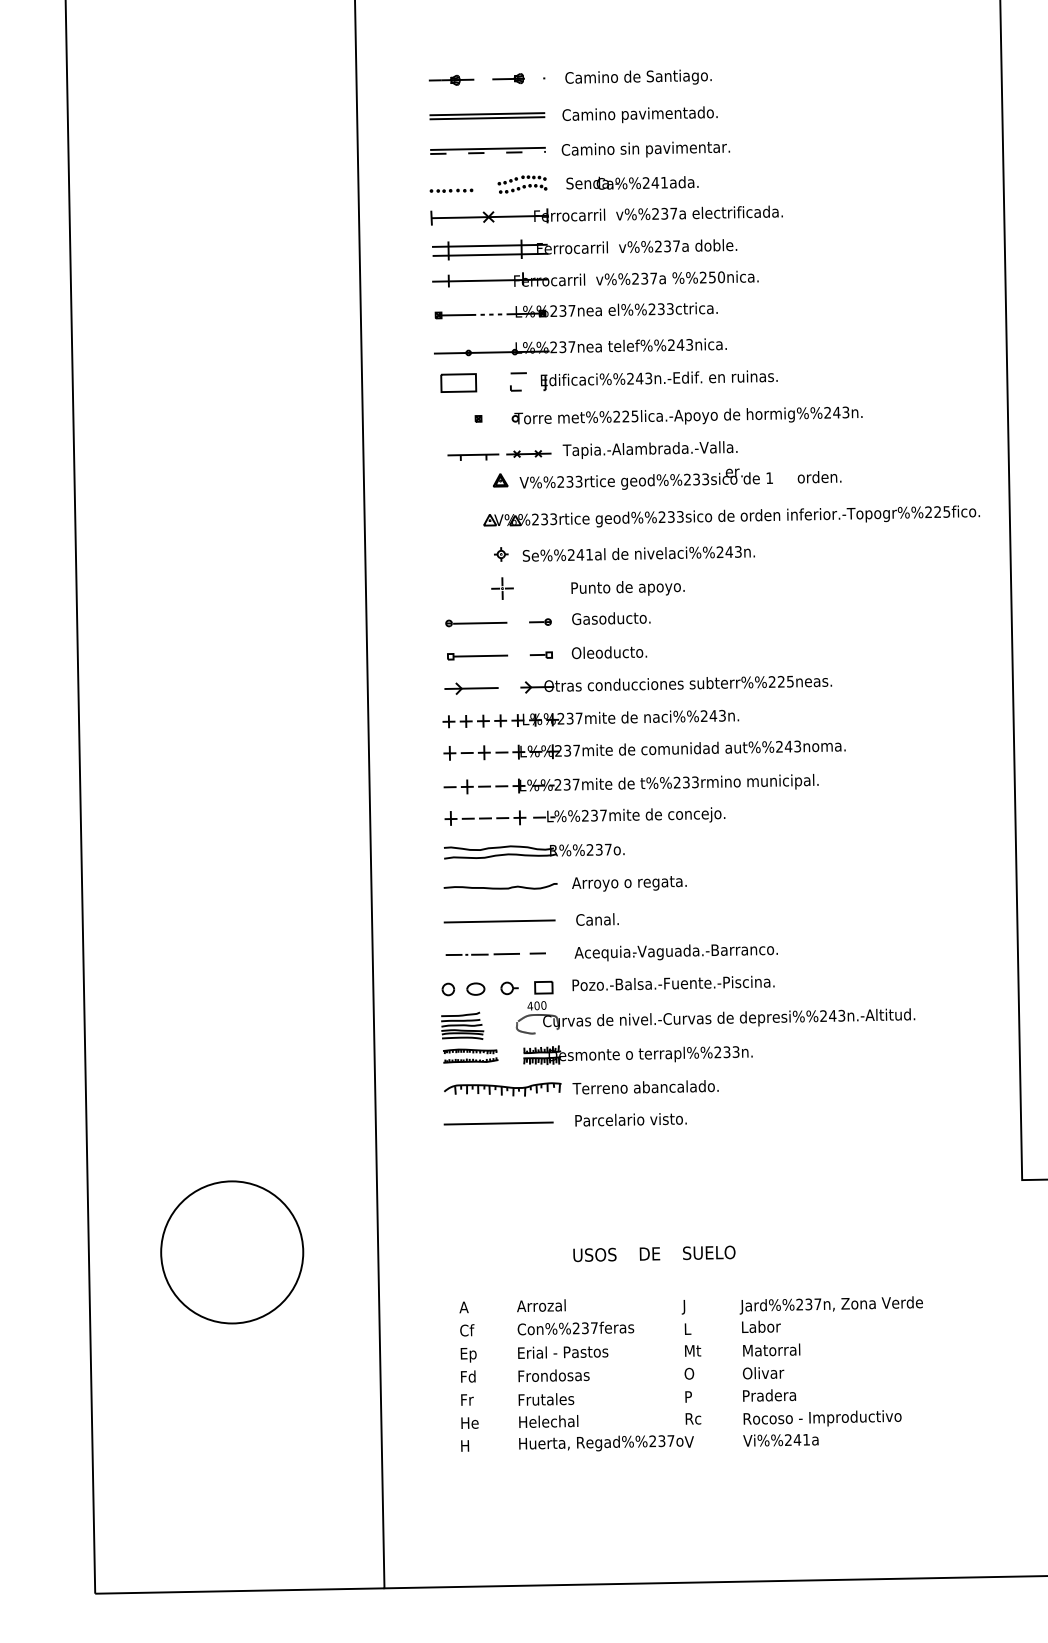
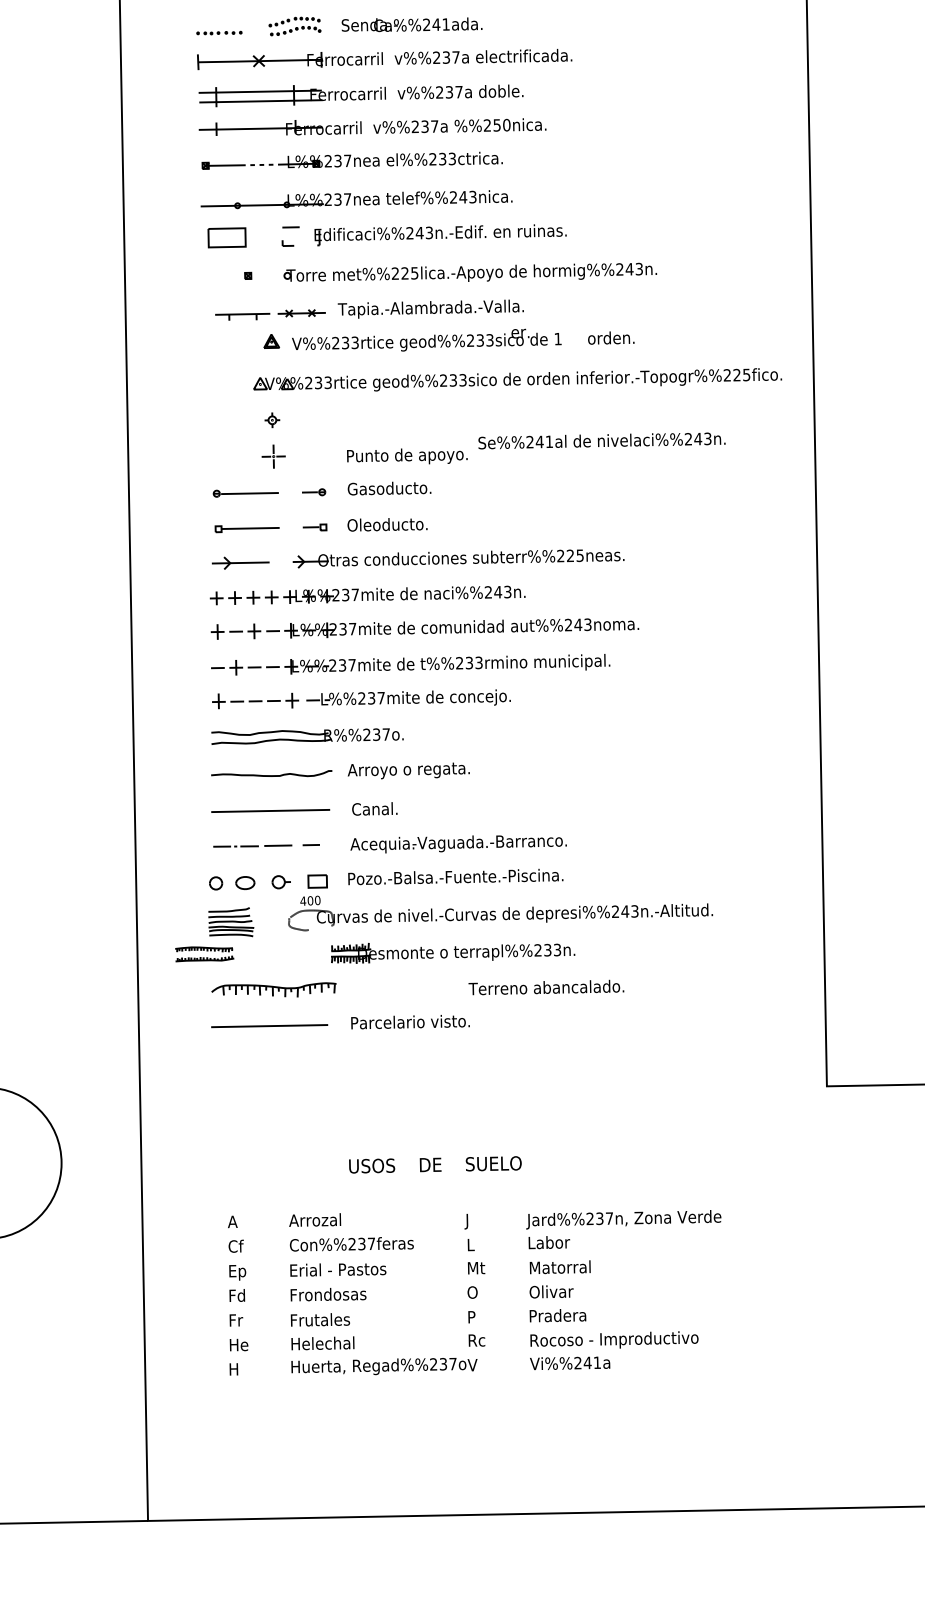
text: (638, 553) -> (601, 440), moved
part: (637, 1054) -> (452, 952), moved
part: (470, 1055) -> (204, 953), moved
text: (645, 1087) -> (546, 987), moved

